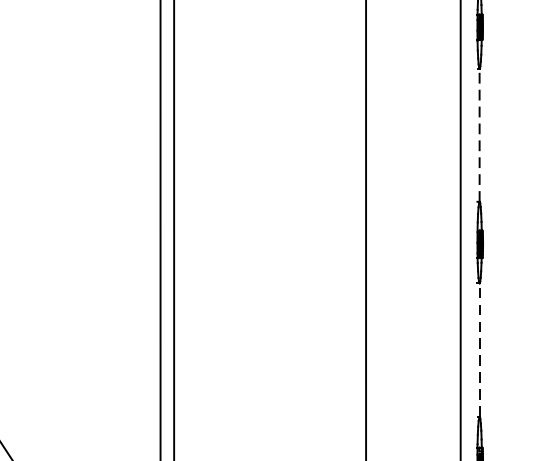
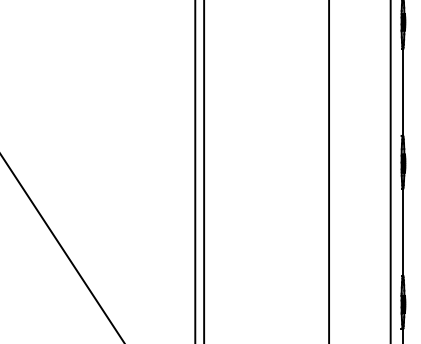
line: (478, 135) -> (402, 92), dashed -> solid
line: (480, 348) -> (403, 231), dashed -> solid

